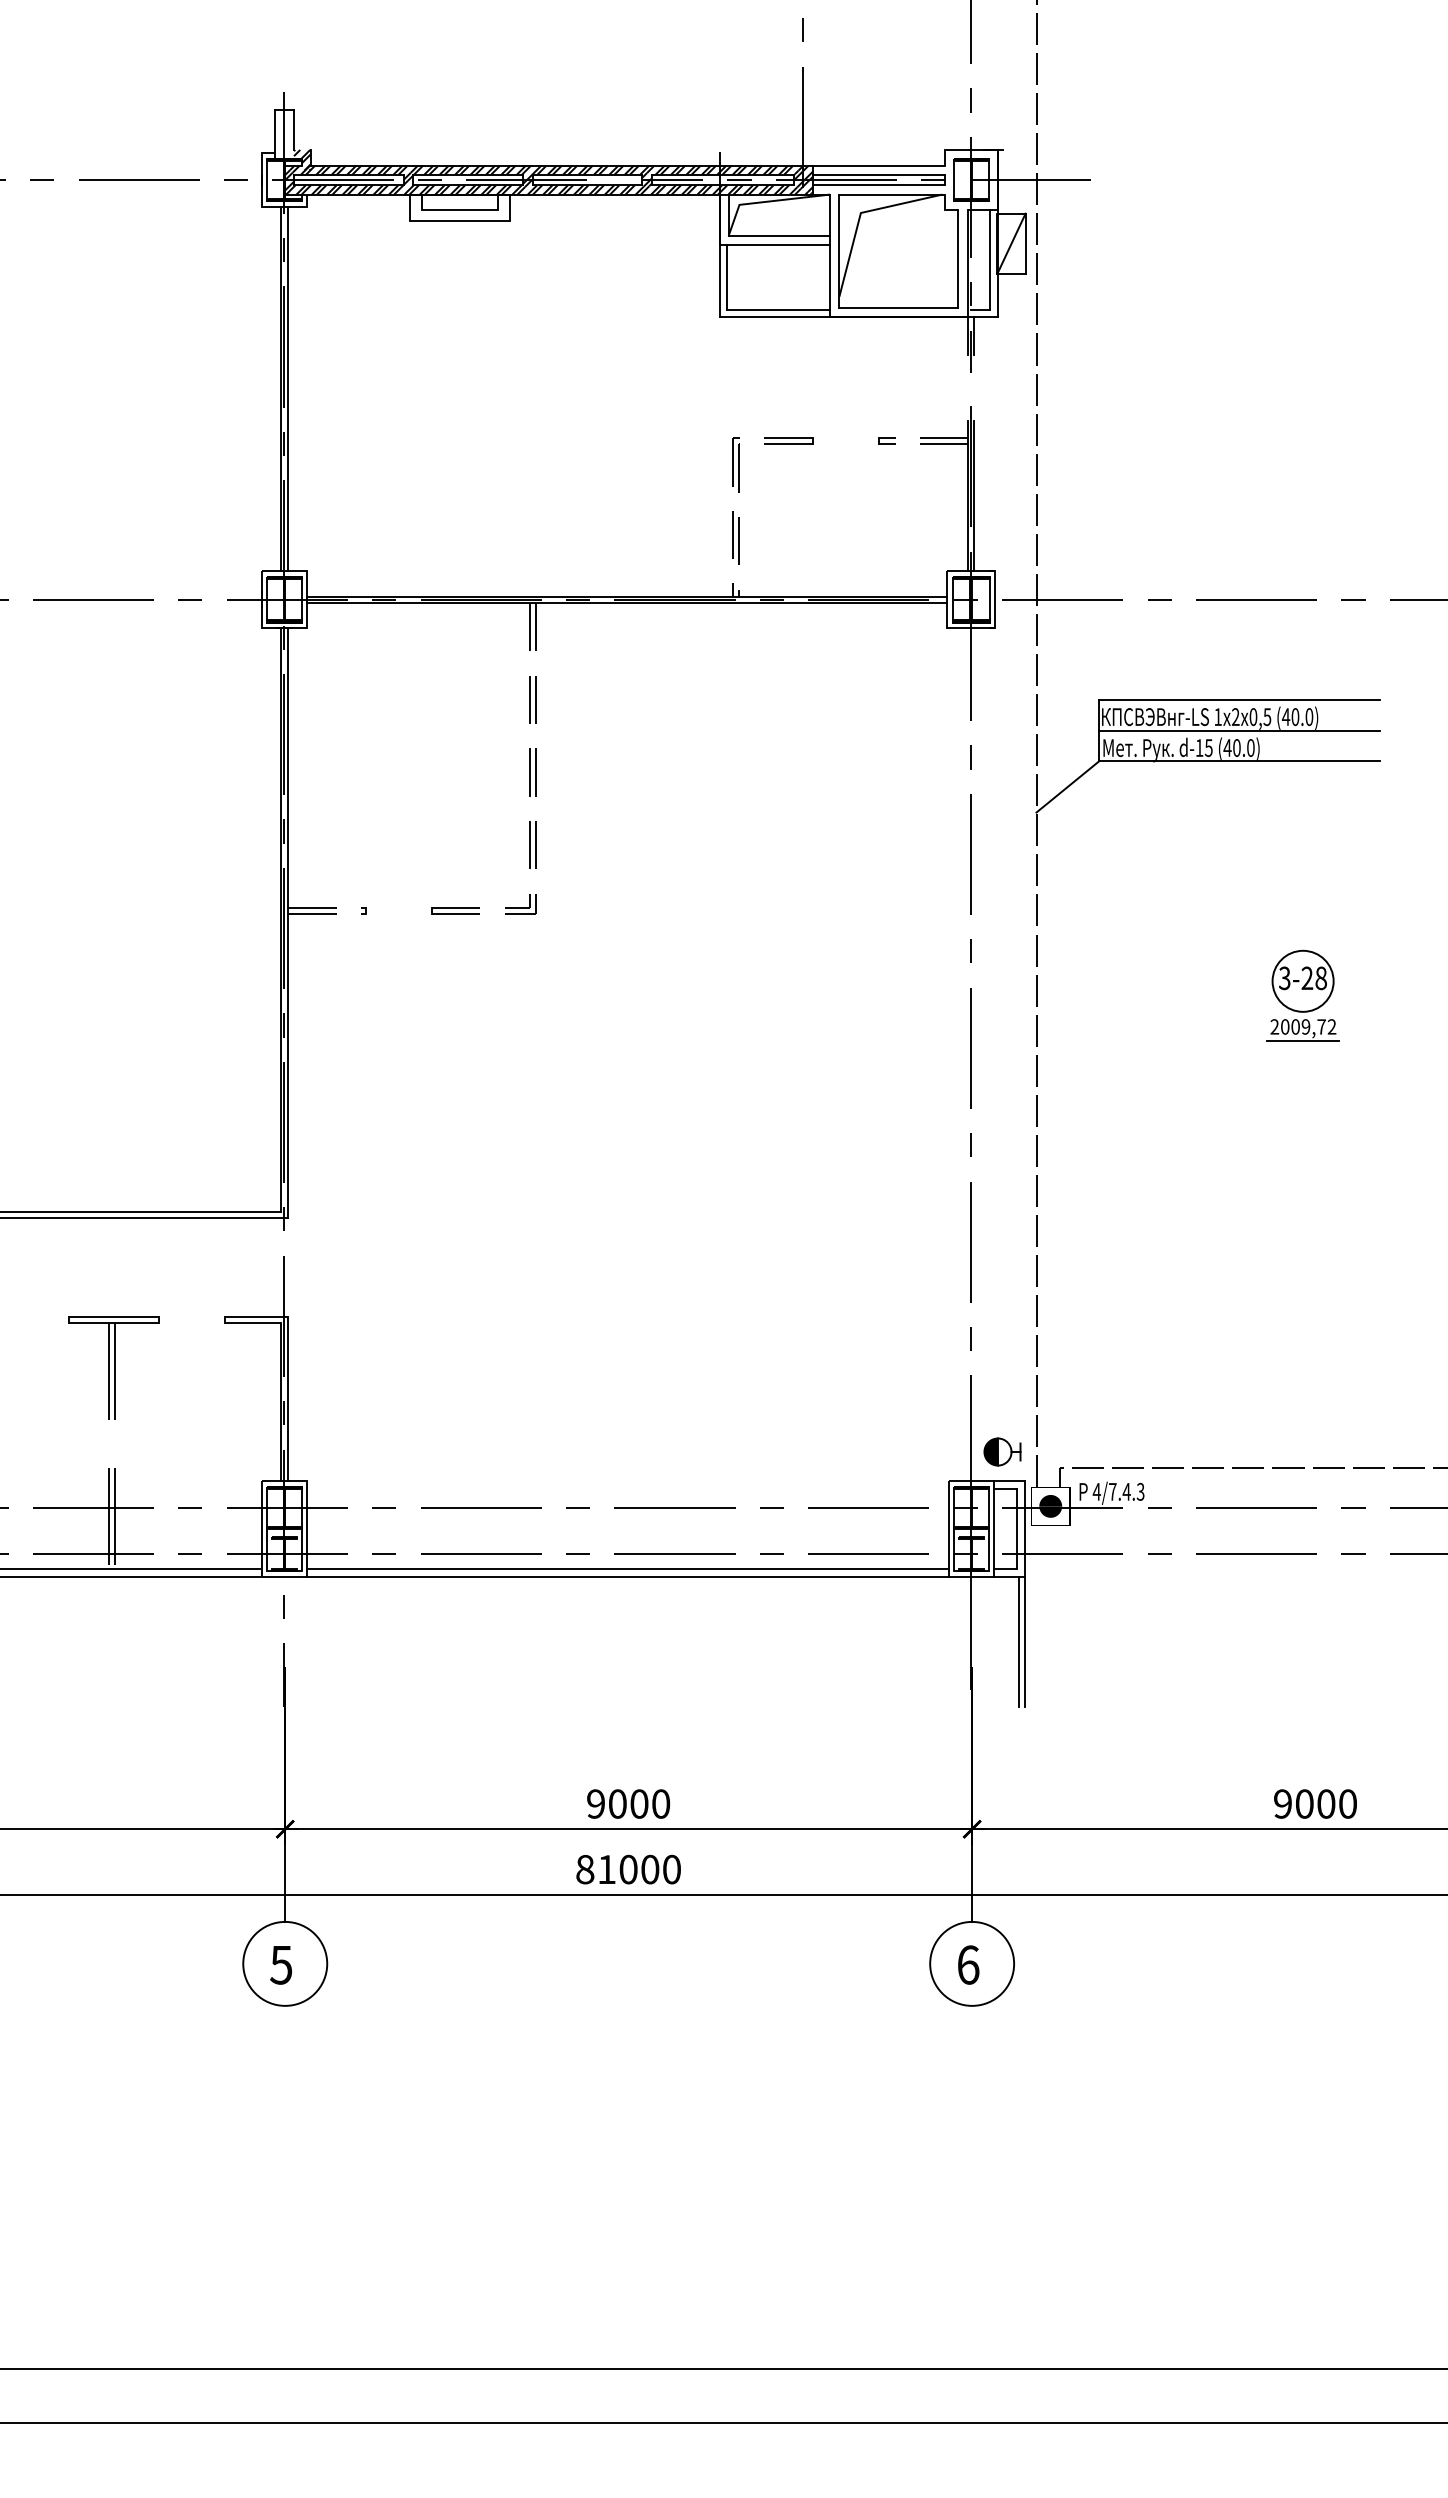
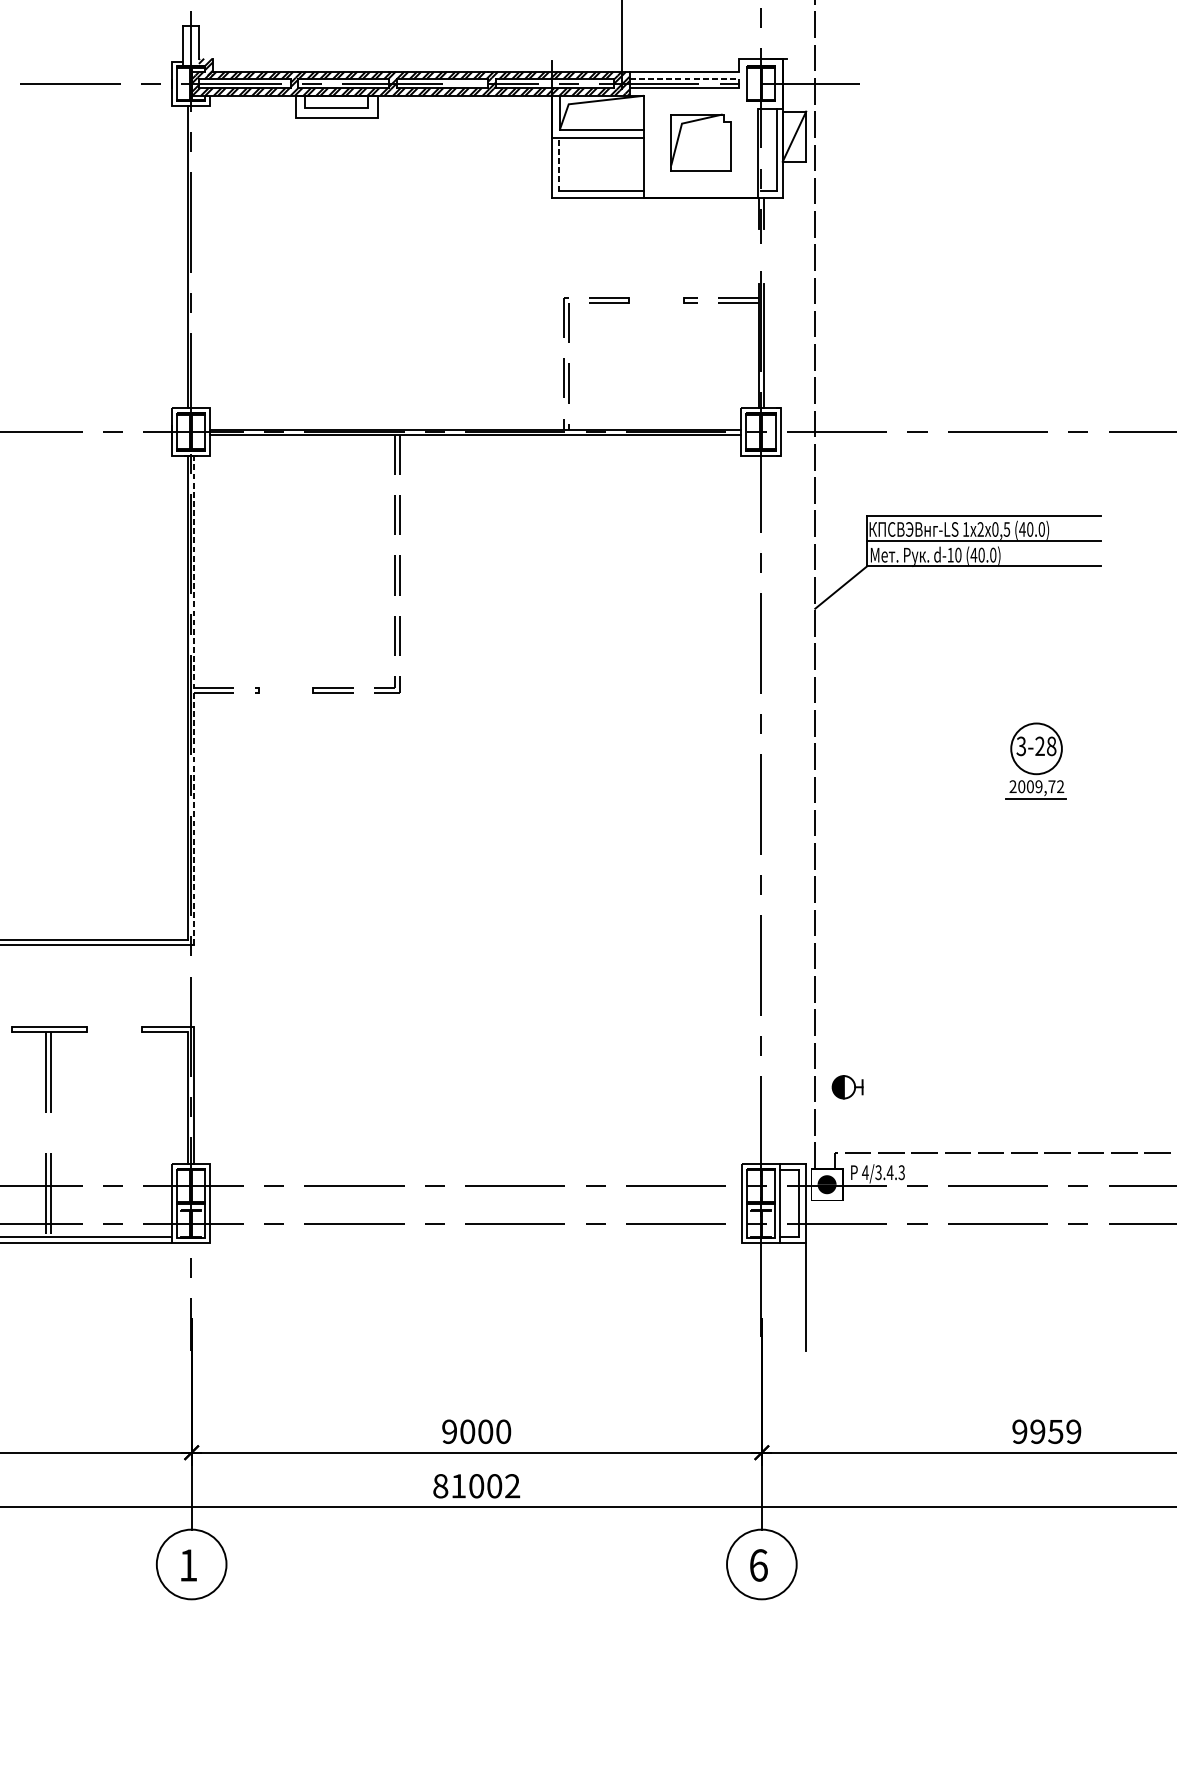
line: (879, 174) -> (684, 79), solid -> dashed
part: (898, 250) -> (700, 142), size x0.6
line: (727, 276) -> (558, 163), solid -> dashed
line: (288, 388) -> (194, 256), removed
text: (1208, 747) -> (958, 554), d-15 -> d-10
line: (288, 923) -> (194, 700), solid -> dashed
part: (1002, 1451) -> (847, 1086), moved
text: (1112, 1491) -> (878, 1172), 4/7.4.3 -> 4/3.4.3
line: (627, 1569) -> (475, 1237), removed
line: (627, 1576) -> (475, 1242), removed
line: (1019, 1641) -> (801, 1296), removed
text: (1325, 1803) -> (1055, 1431), 9000 -> 9959
text: (671, 1869) -> (512, 1486), 81000 -> 81002
text: (281, 1965) -> (188, 1565), 5 -> 1

